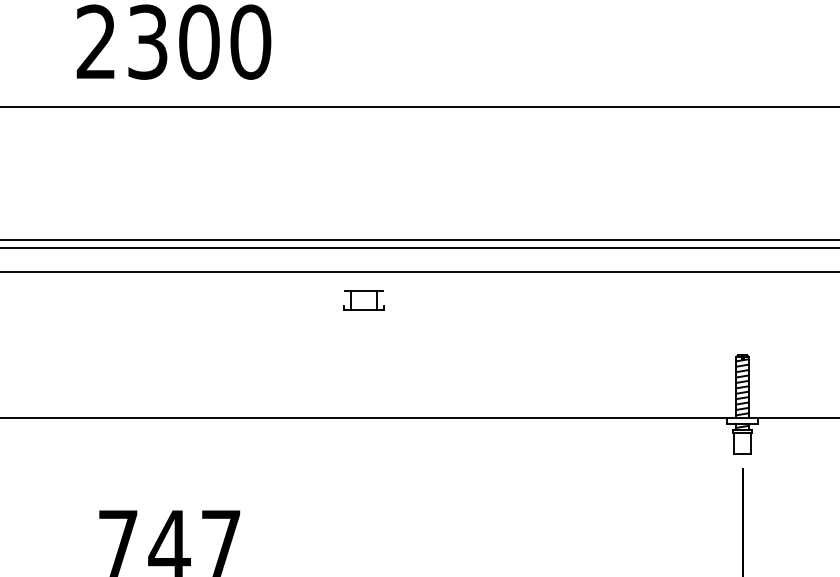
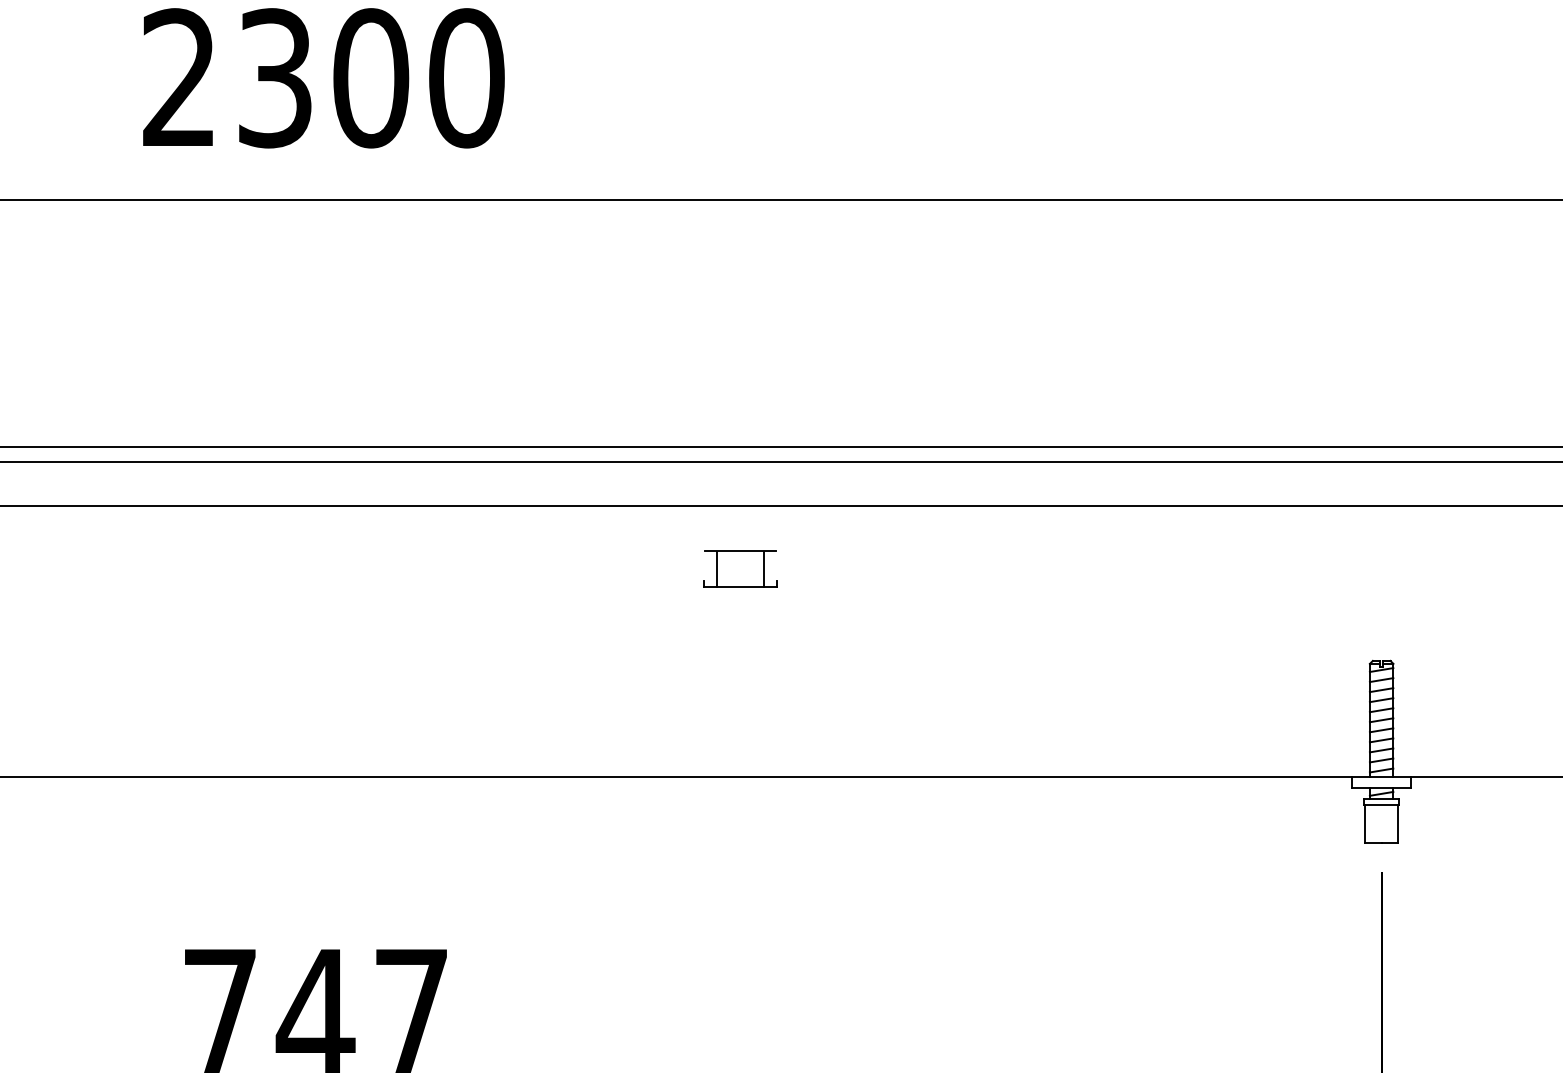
part: (363, 300) -> (739, 569), moved

